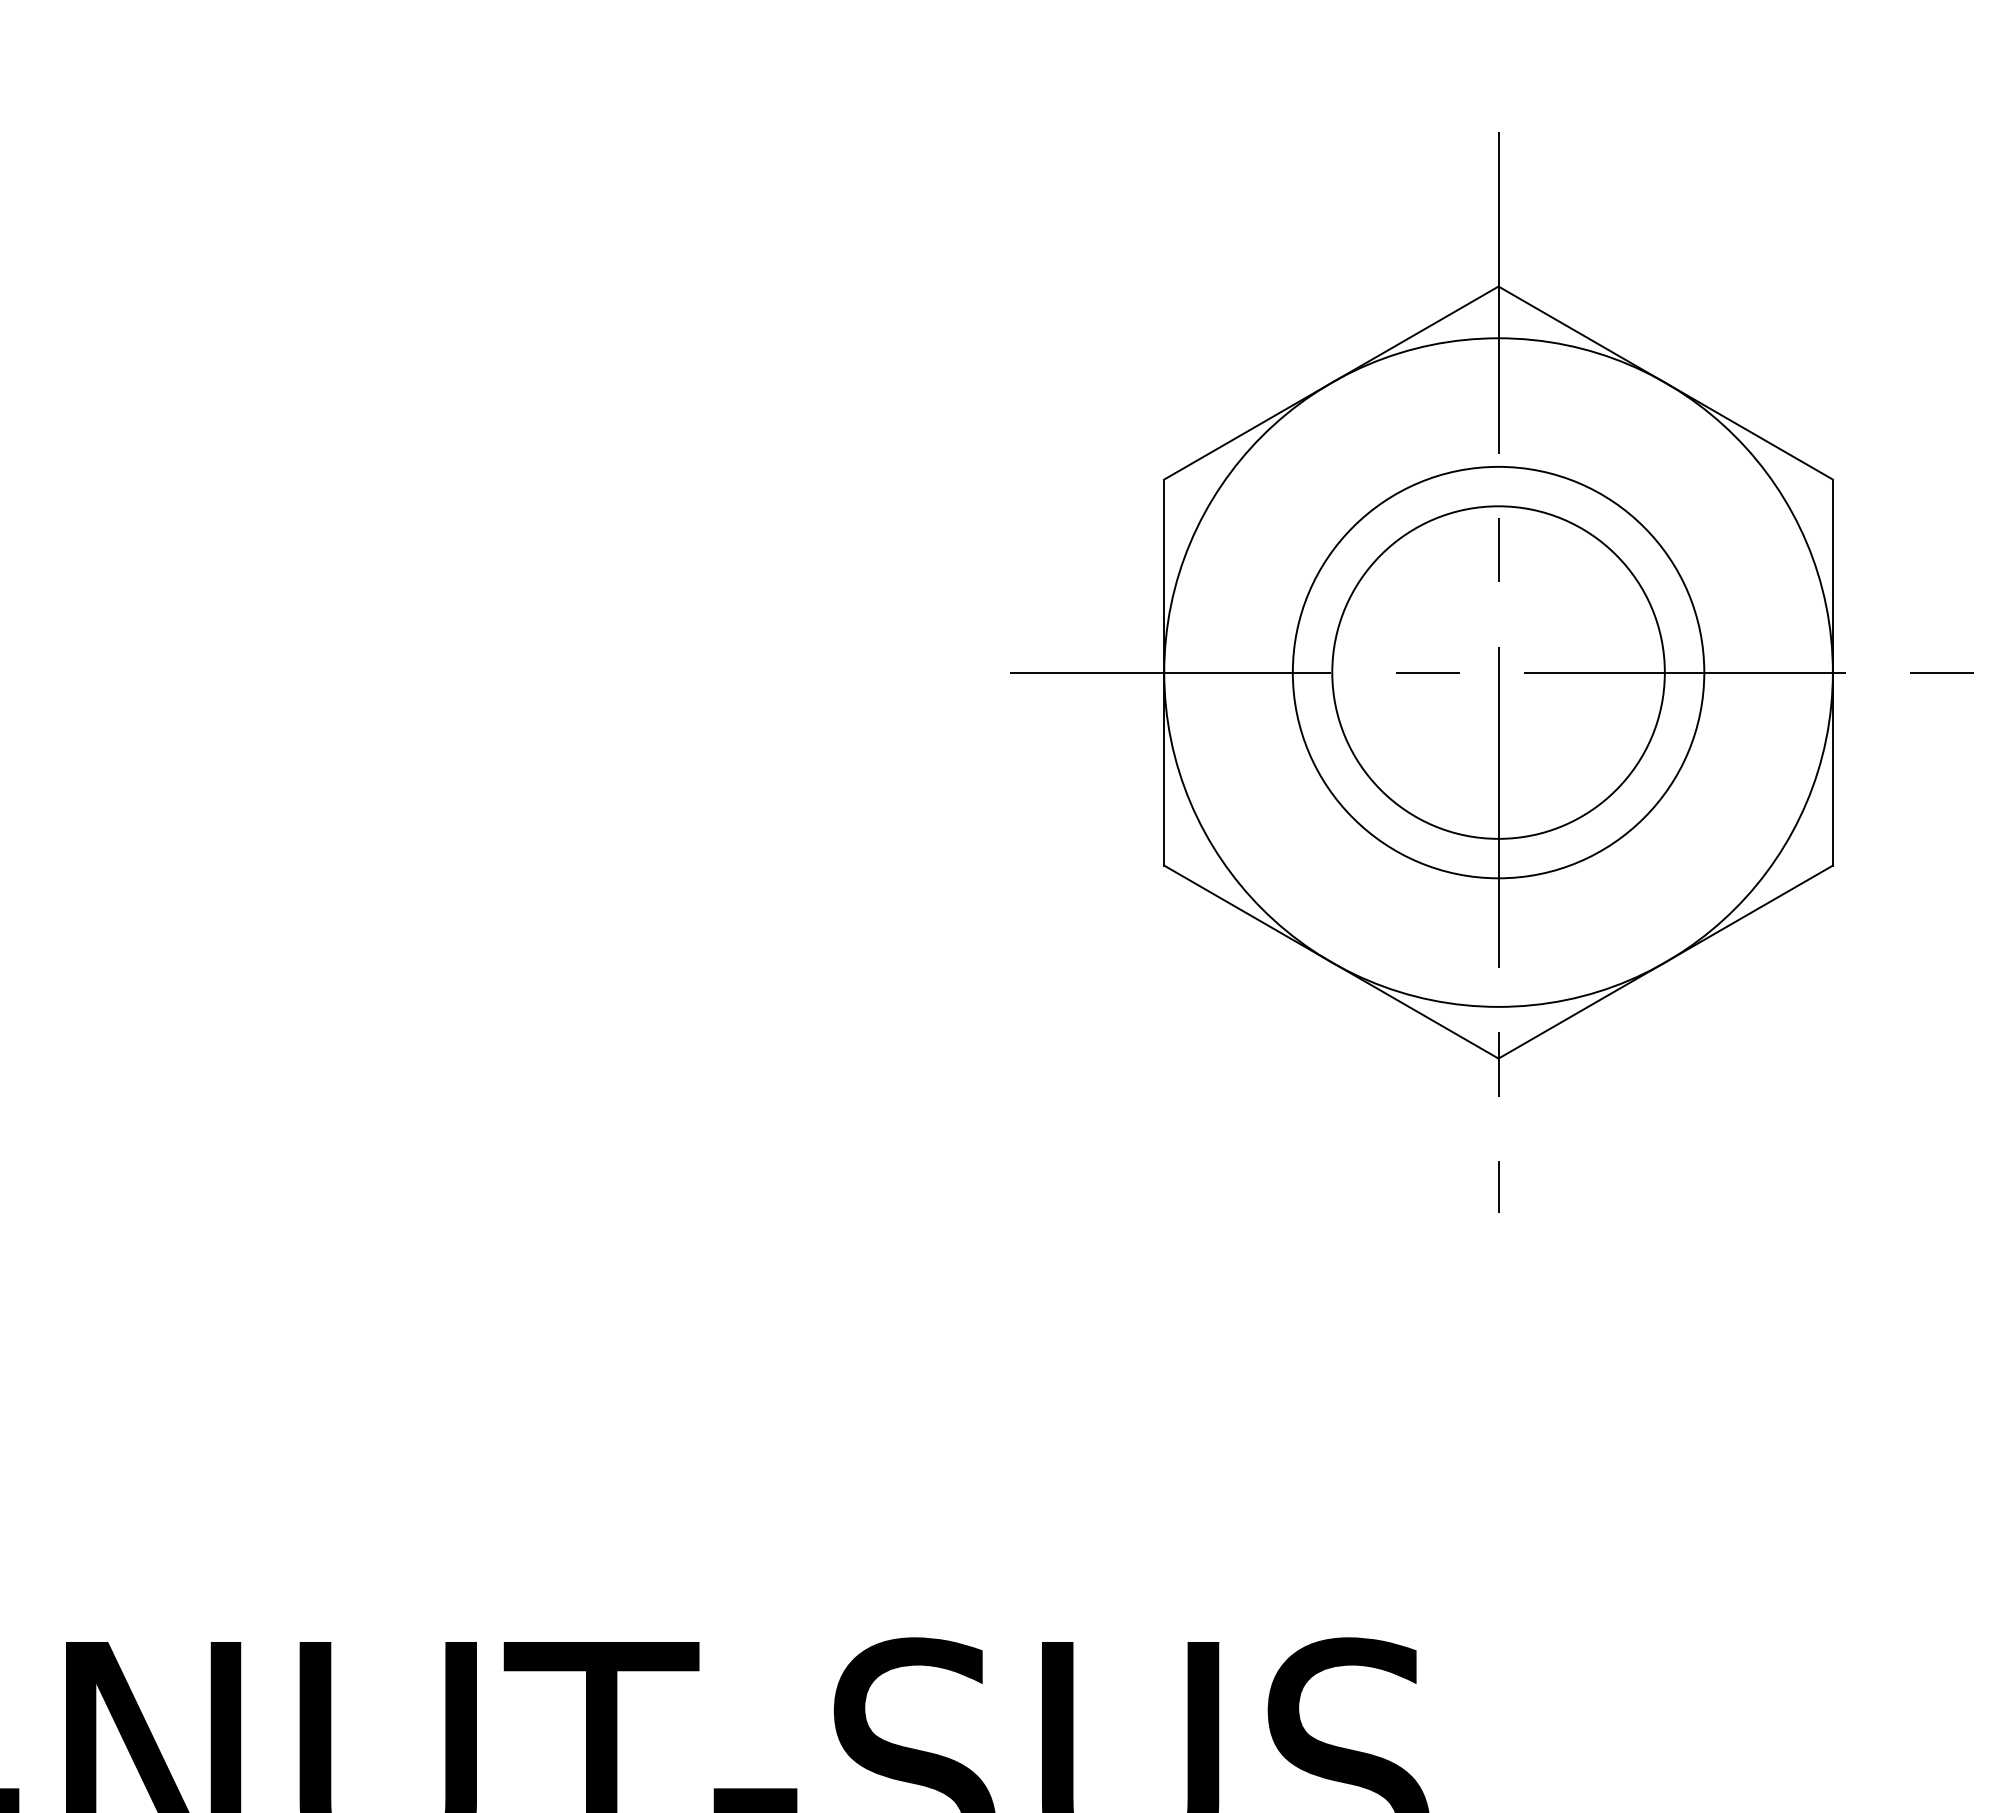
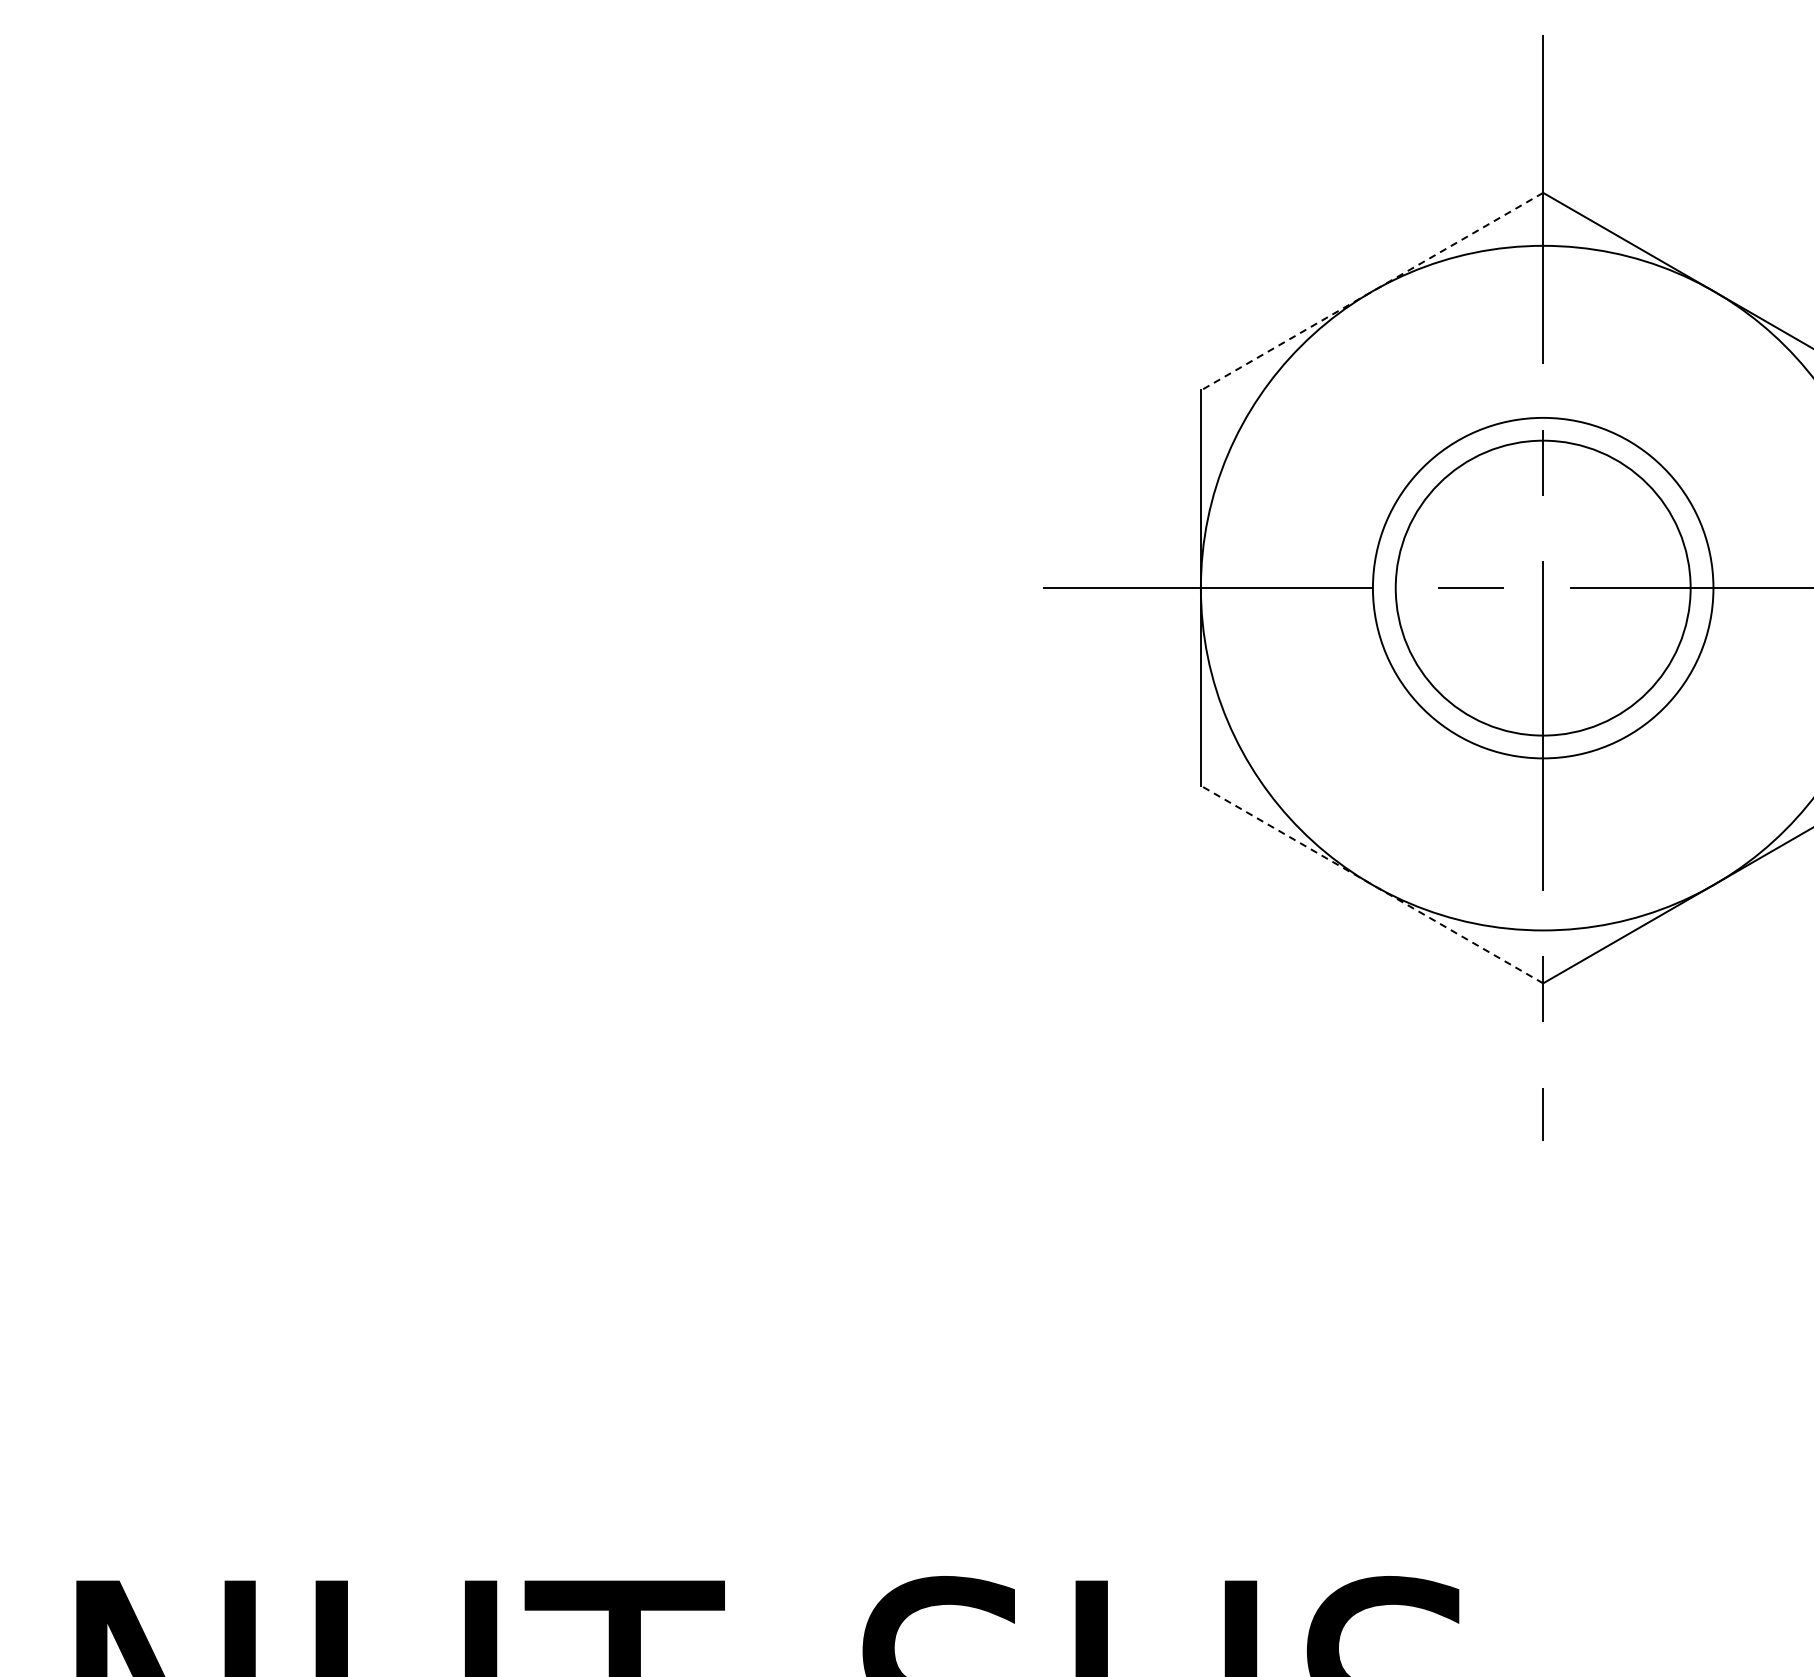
line: (1330, 383) -> (1371, 292), solid -> dashed
circle: (1498, 672) -> (1543, 588), size x0.7
line: (1330, 961) -> (1371, 883), solid -> dashed

